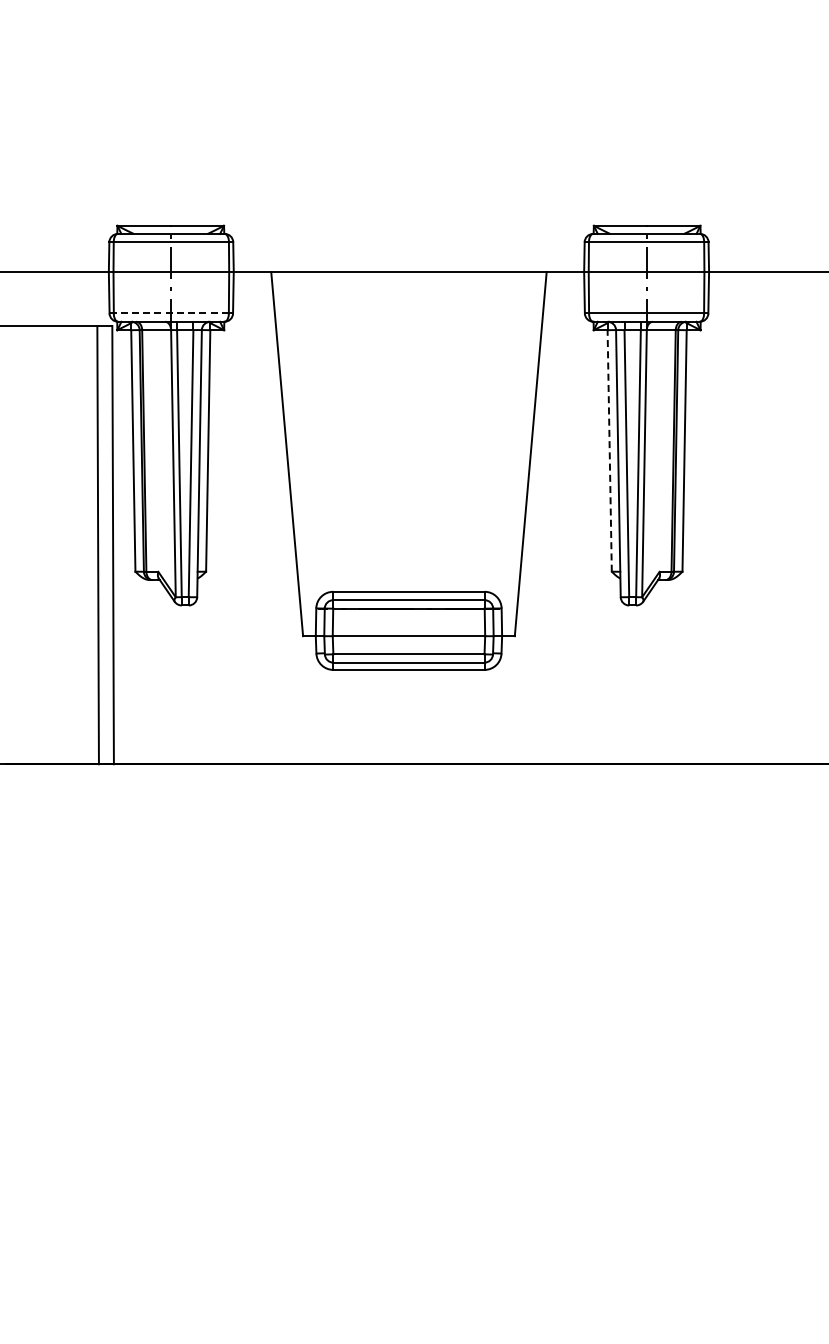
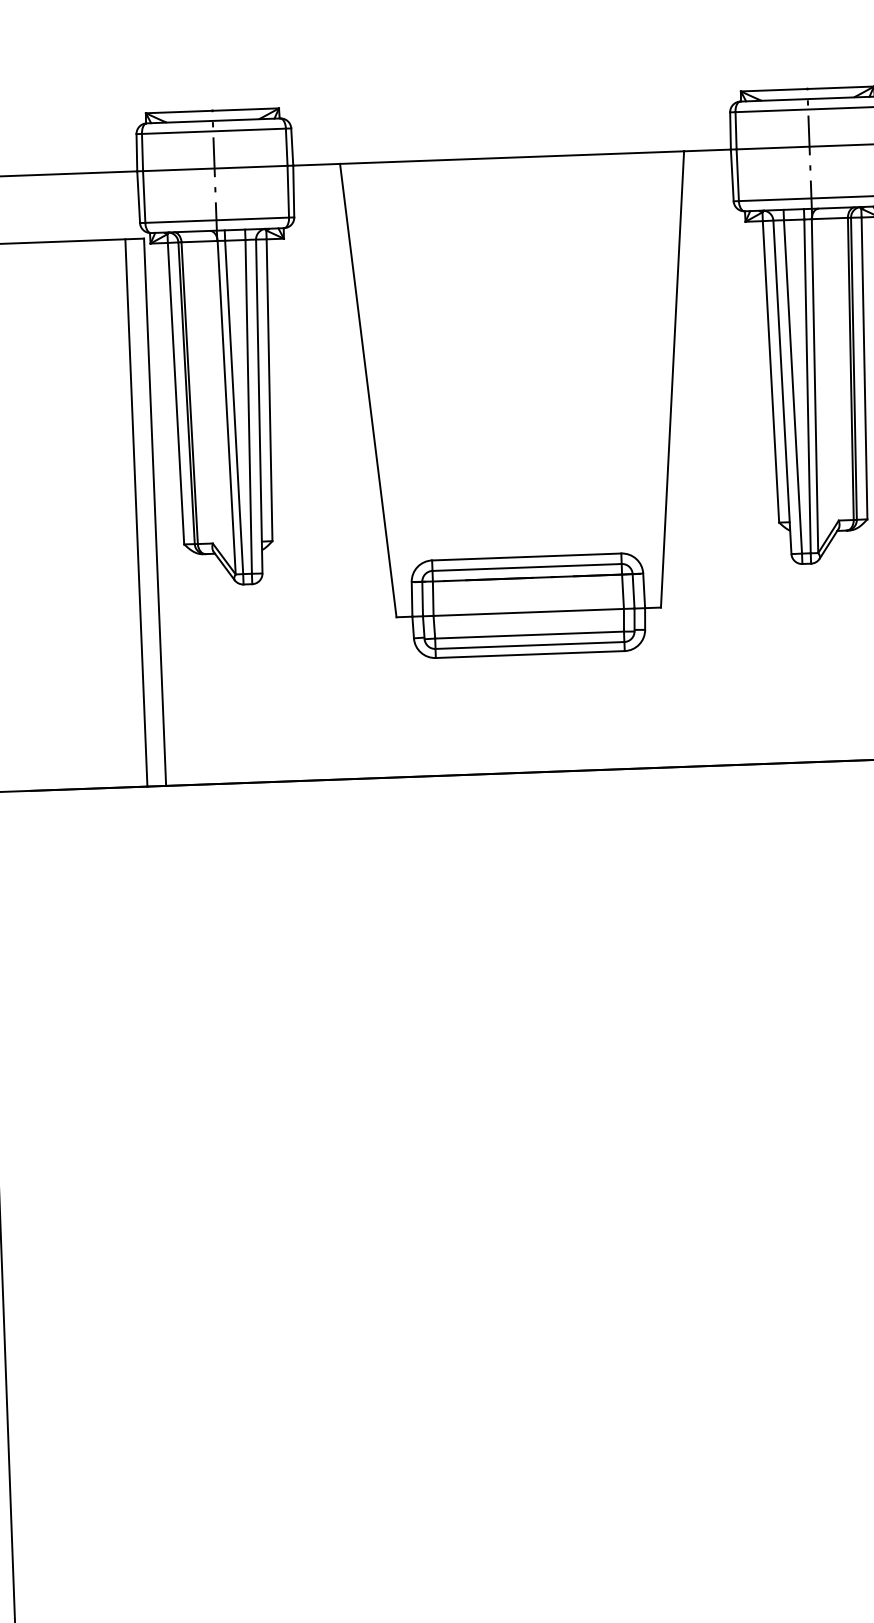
line: (171, 313) -> (217, 220), dashed -> solid
line: (609, 450) -> (770, 371), dashed -> solid

